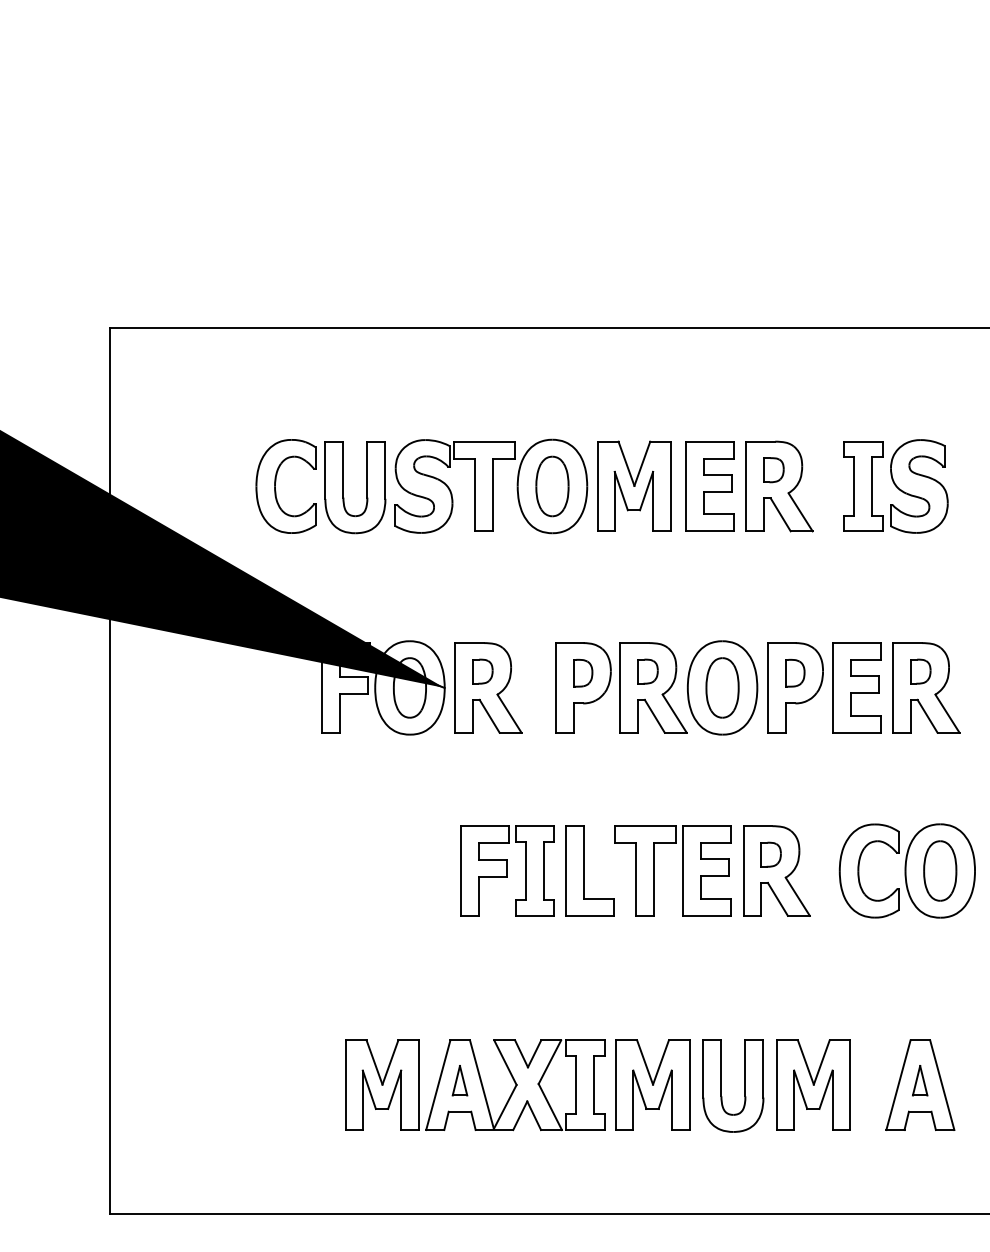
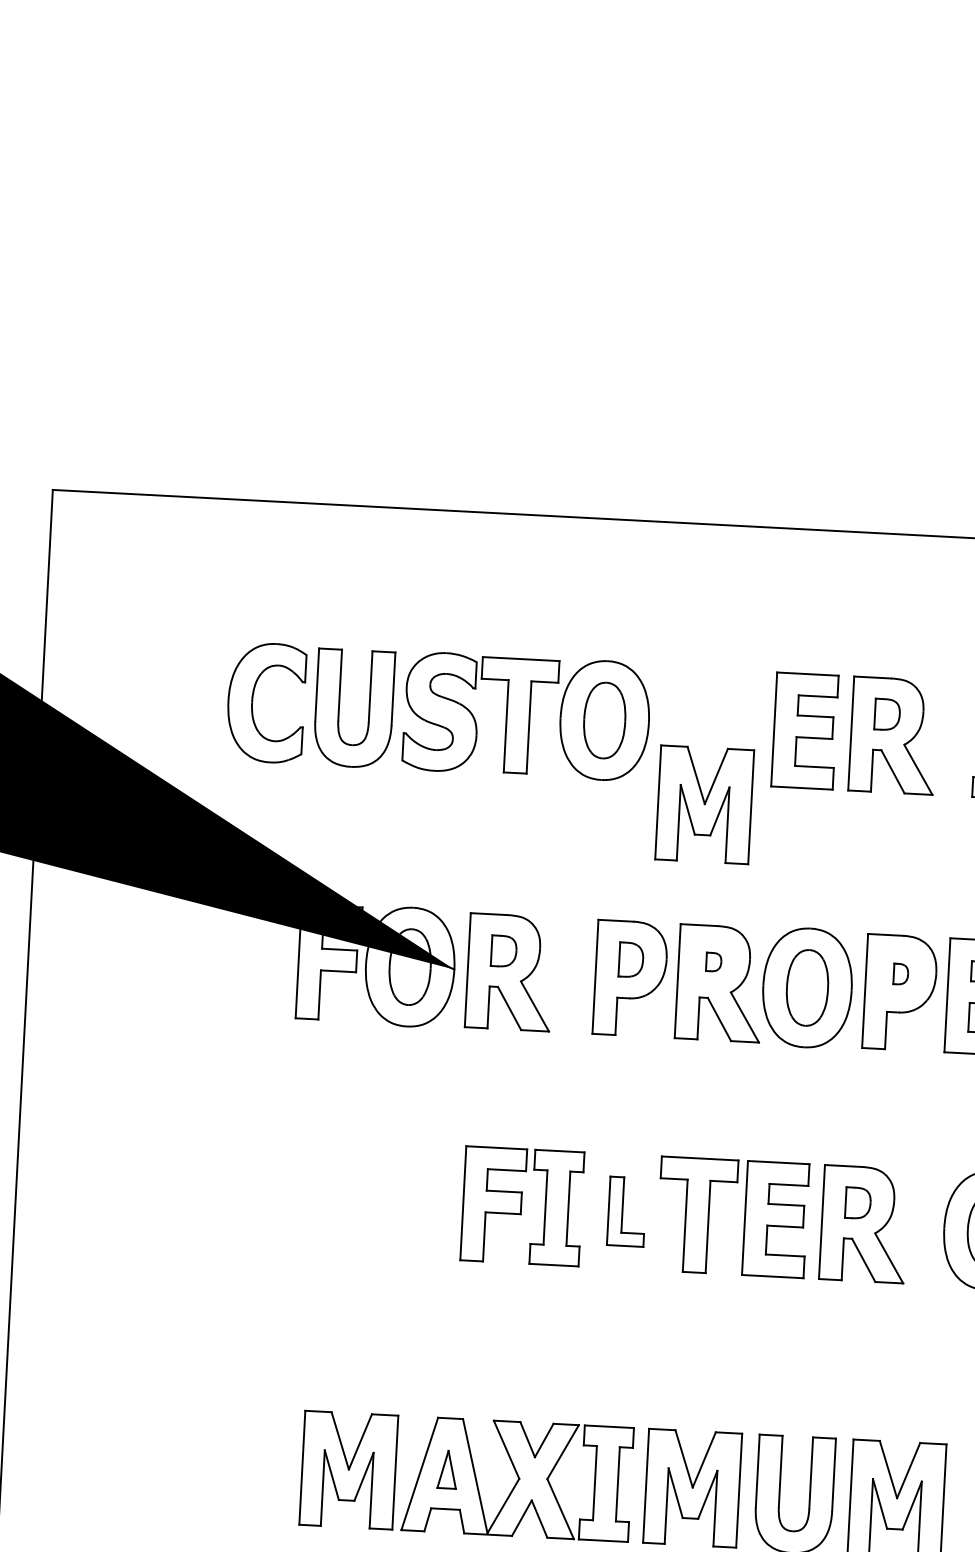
part: (634, 485) -> (704, 803), moved
part: (647, 671) -> (713, 962), size x0.6
part: (795, 673) -> (901, 974), size x0.6
part: (589, 870) -> (626, 1211), size x0.6

